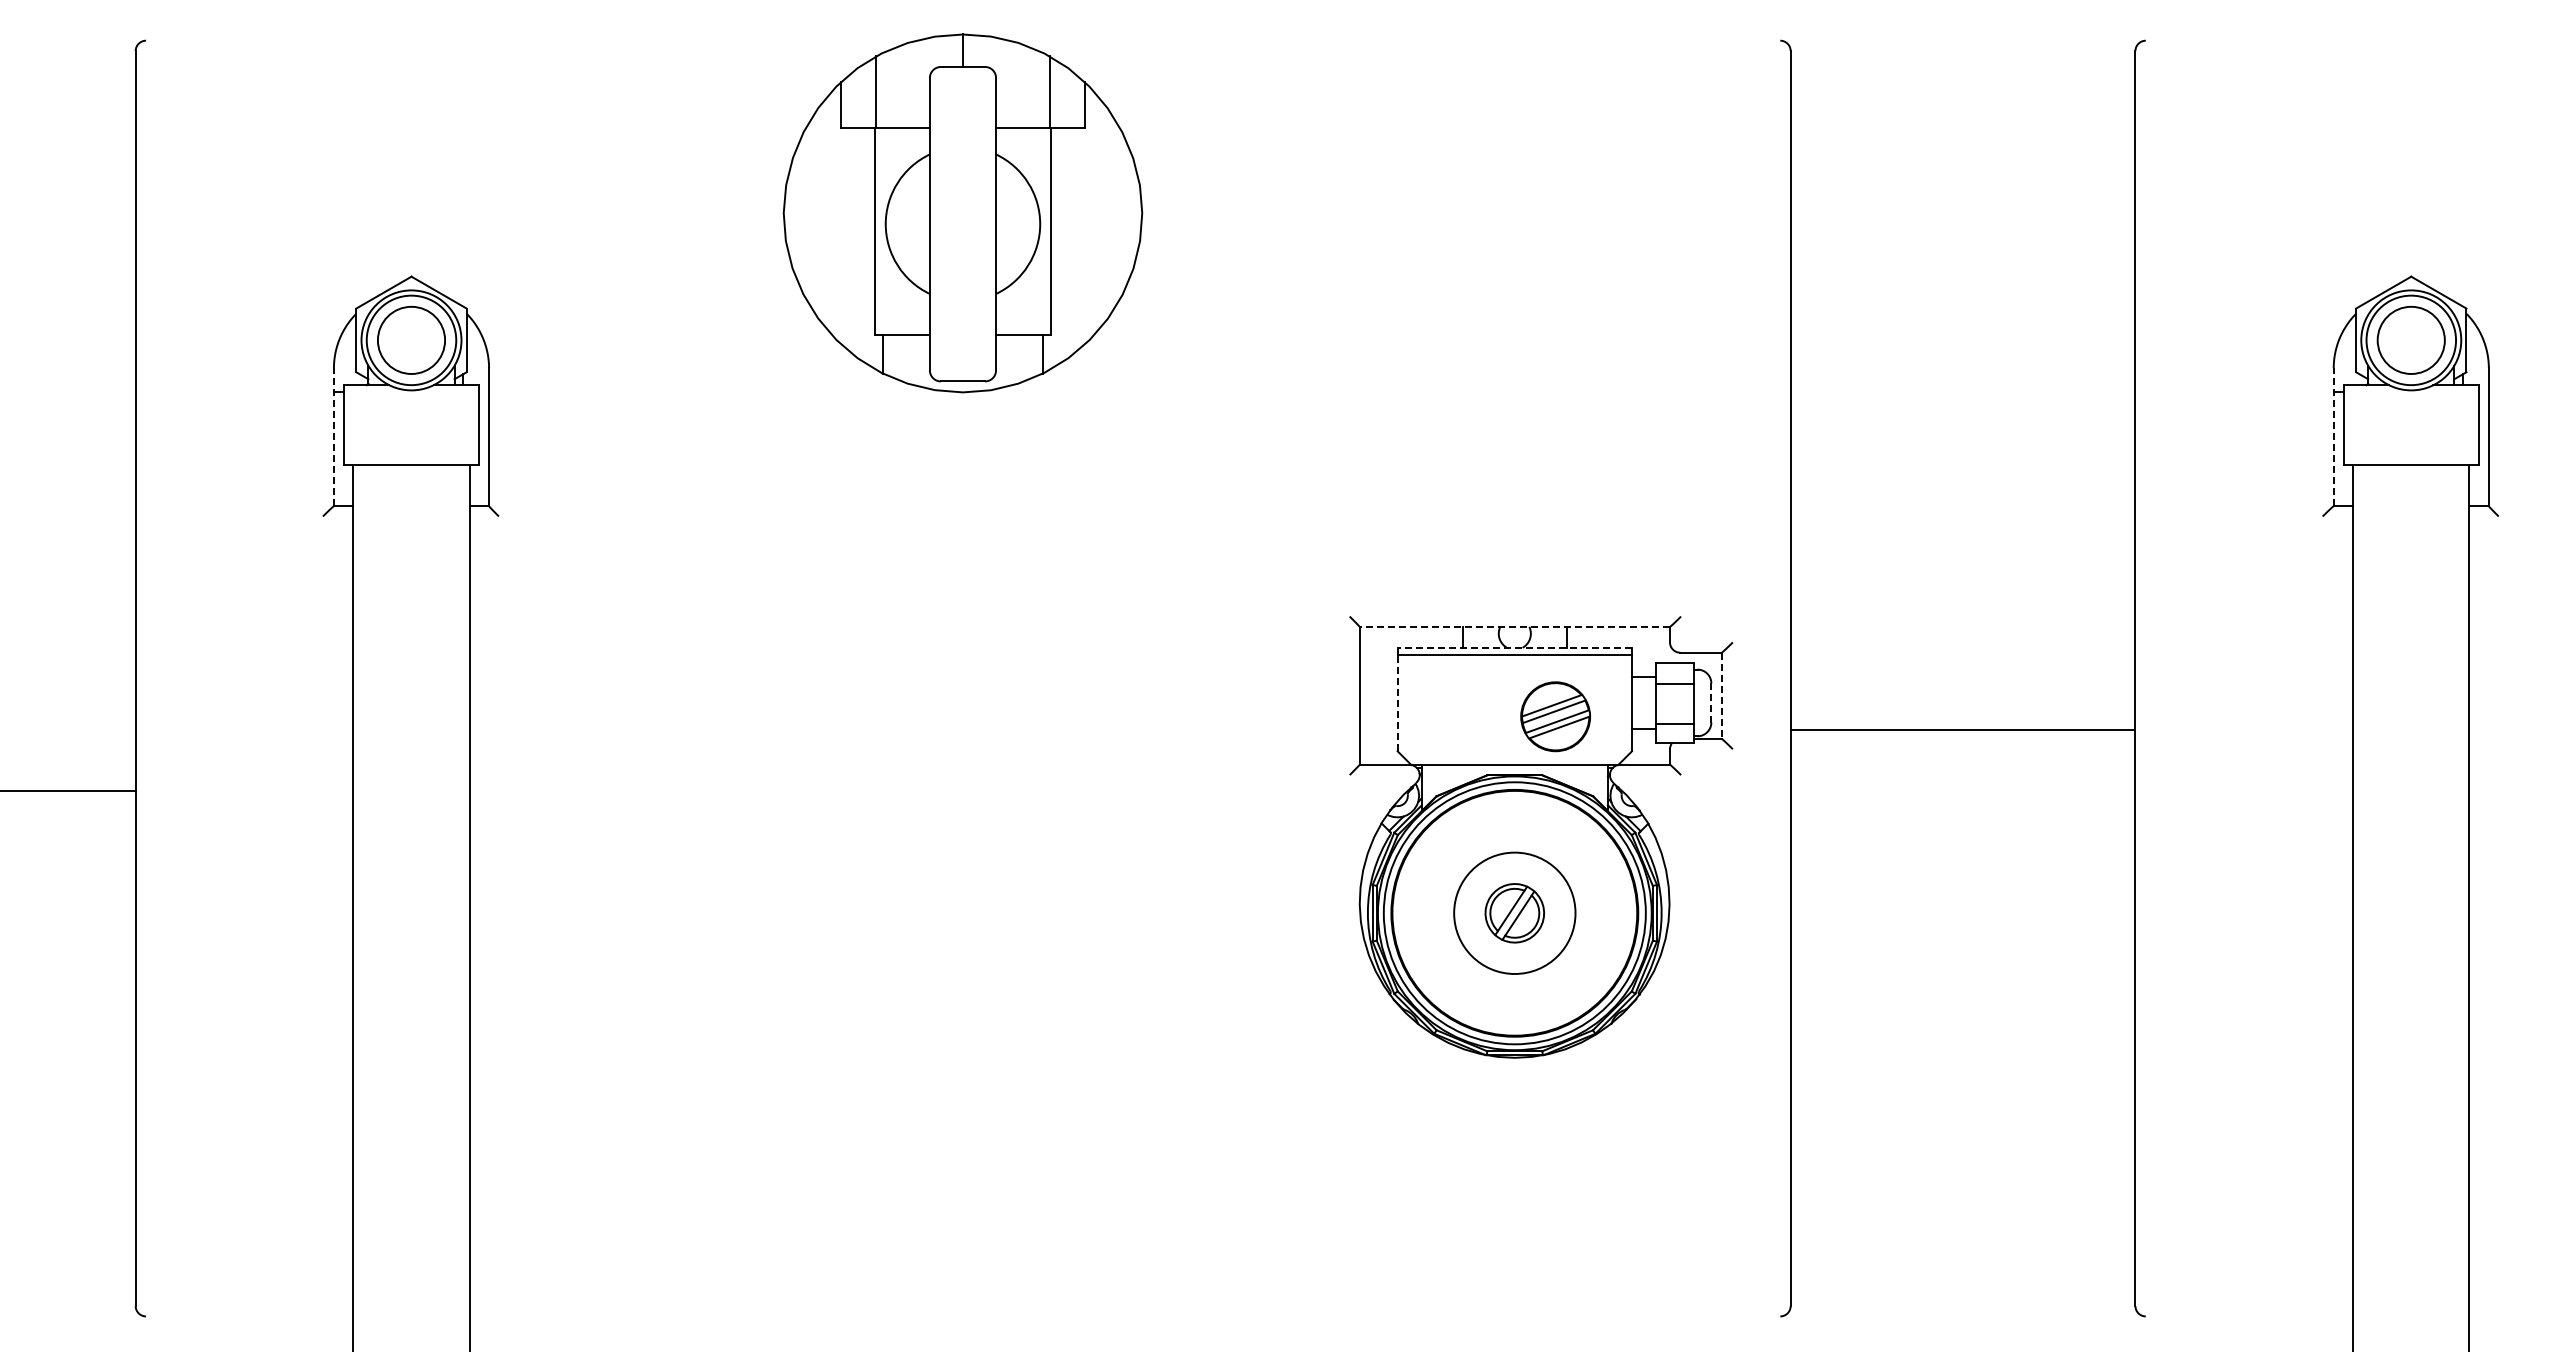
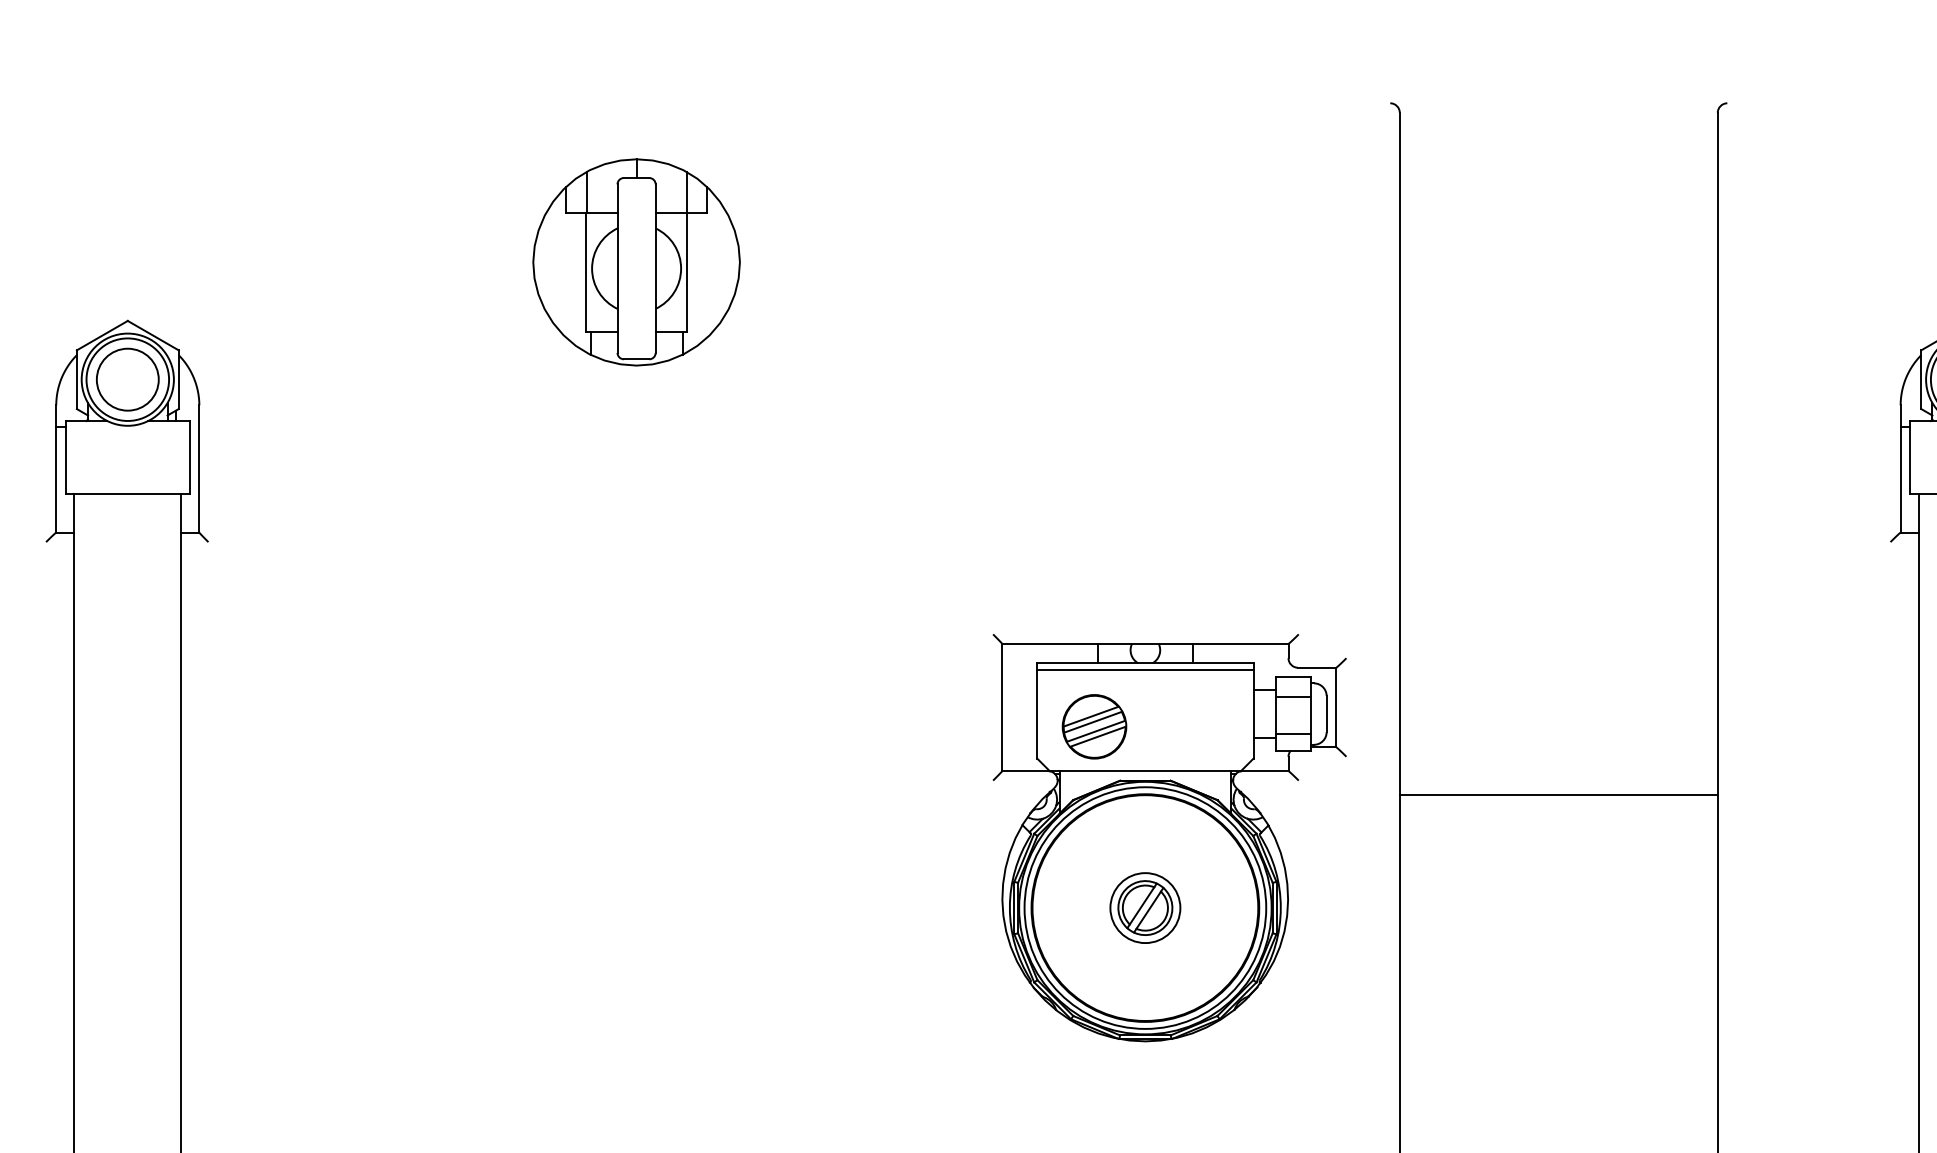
part: (963, 212) -> (636, 261), size x0.62
line: (333, 437) -> (55, 469), dashed -> solid
line: (2333, 437) -> (1900, 469), dashed -> solid
line: (1514, 626) -> (1145, 643), dashed -> solid
line: (1514, 647) -> (1145, 662), dashed -> solid
line: (1721, 696) -> (1336, 708), dashed -> solid
line: (1397, 702) -> (1037, 713), dashed -> solid
line: (1711, 702) -> (1326, 713), dashed -> solid
part: (1555, 716) -> (1094, 726), moved
line: (1962, 729) -> (1558, 794), moved
circle: (1514, 913) -> (1145, 908), size x0.62

